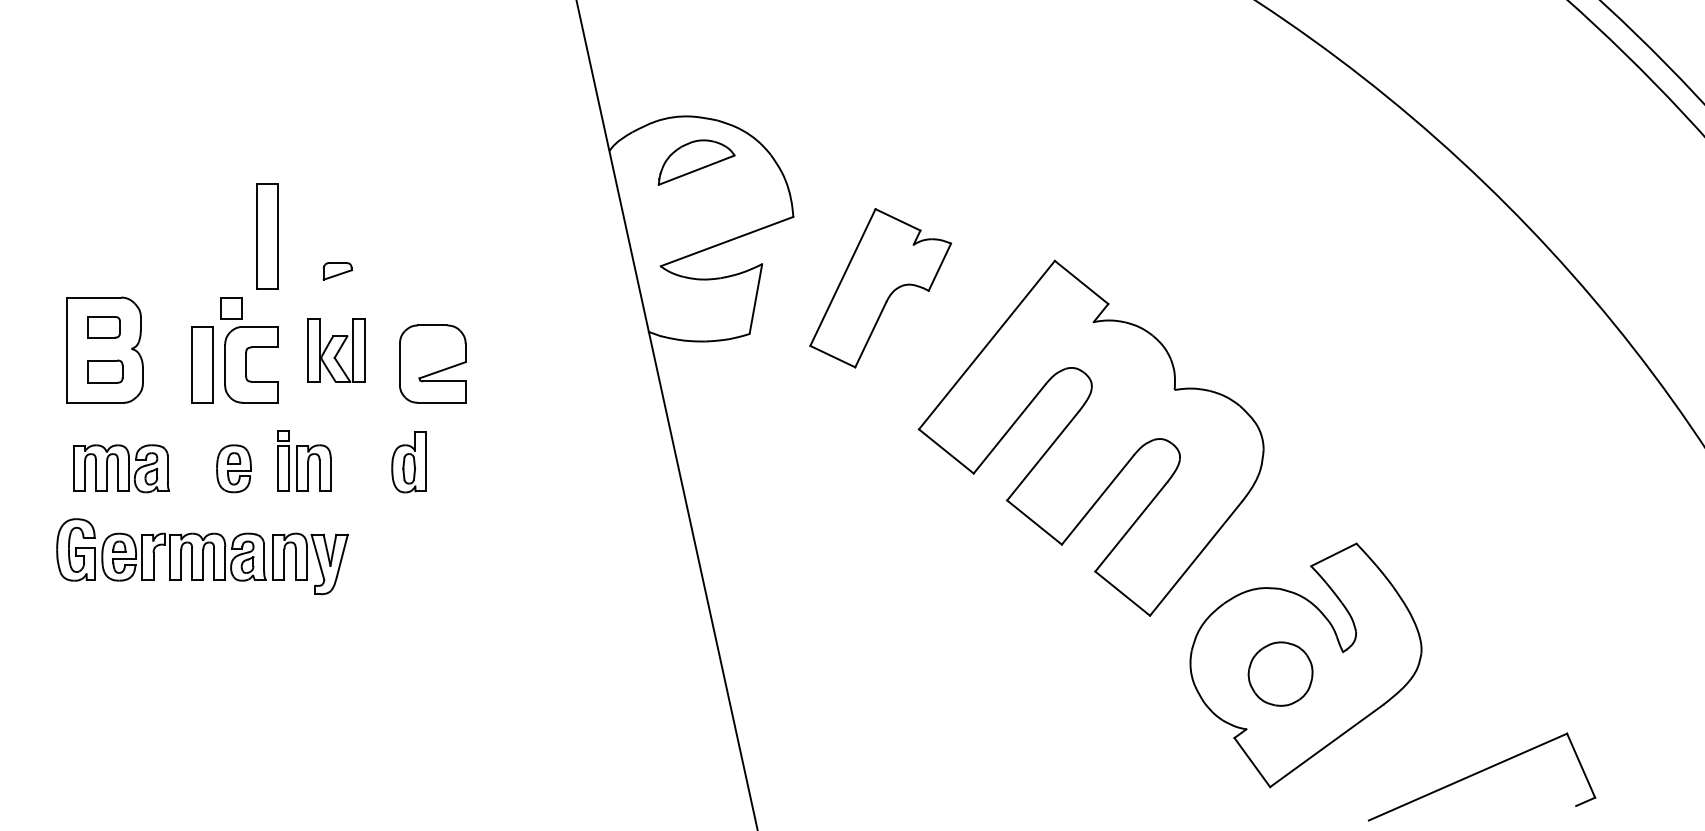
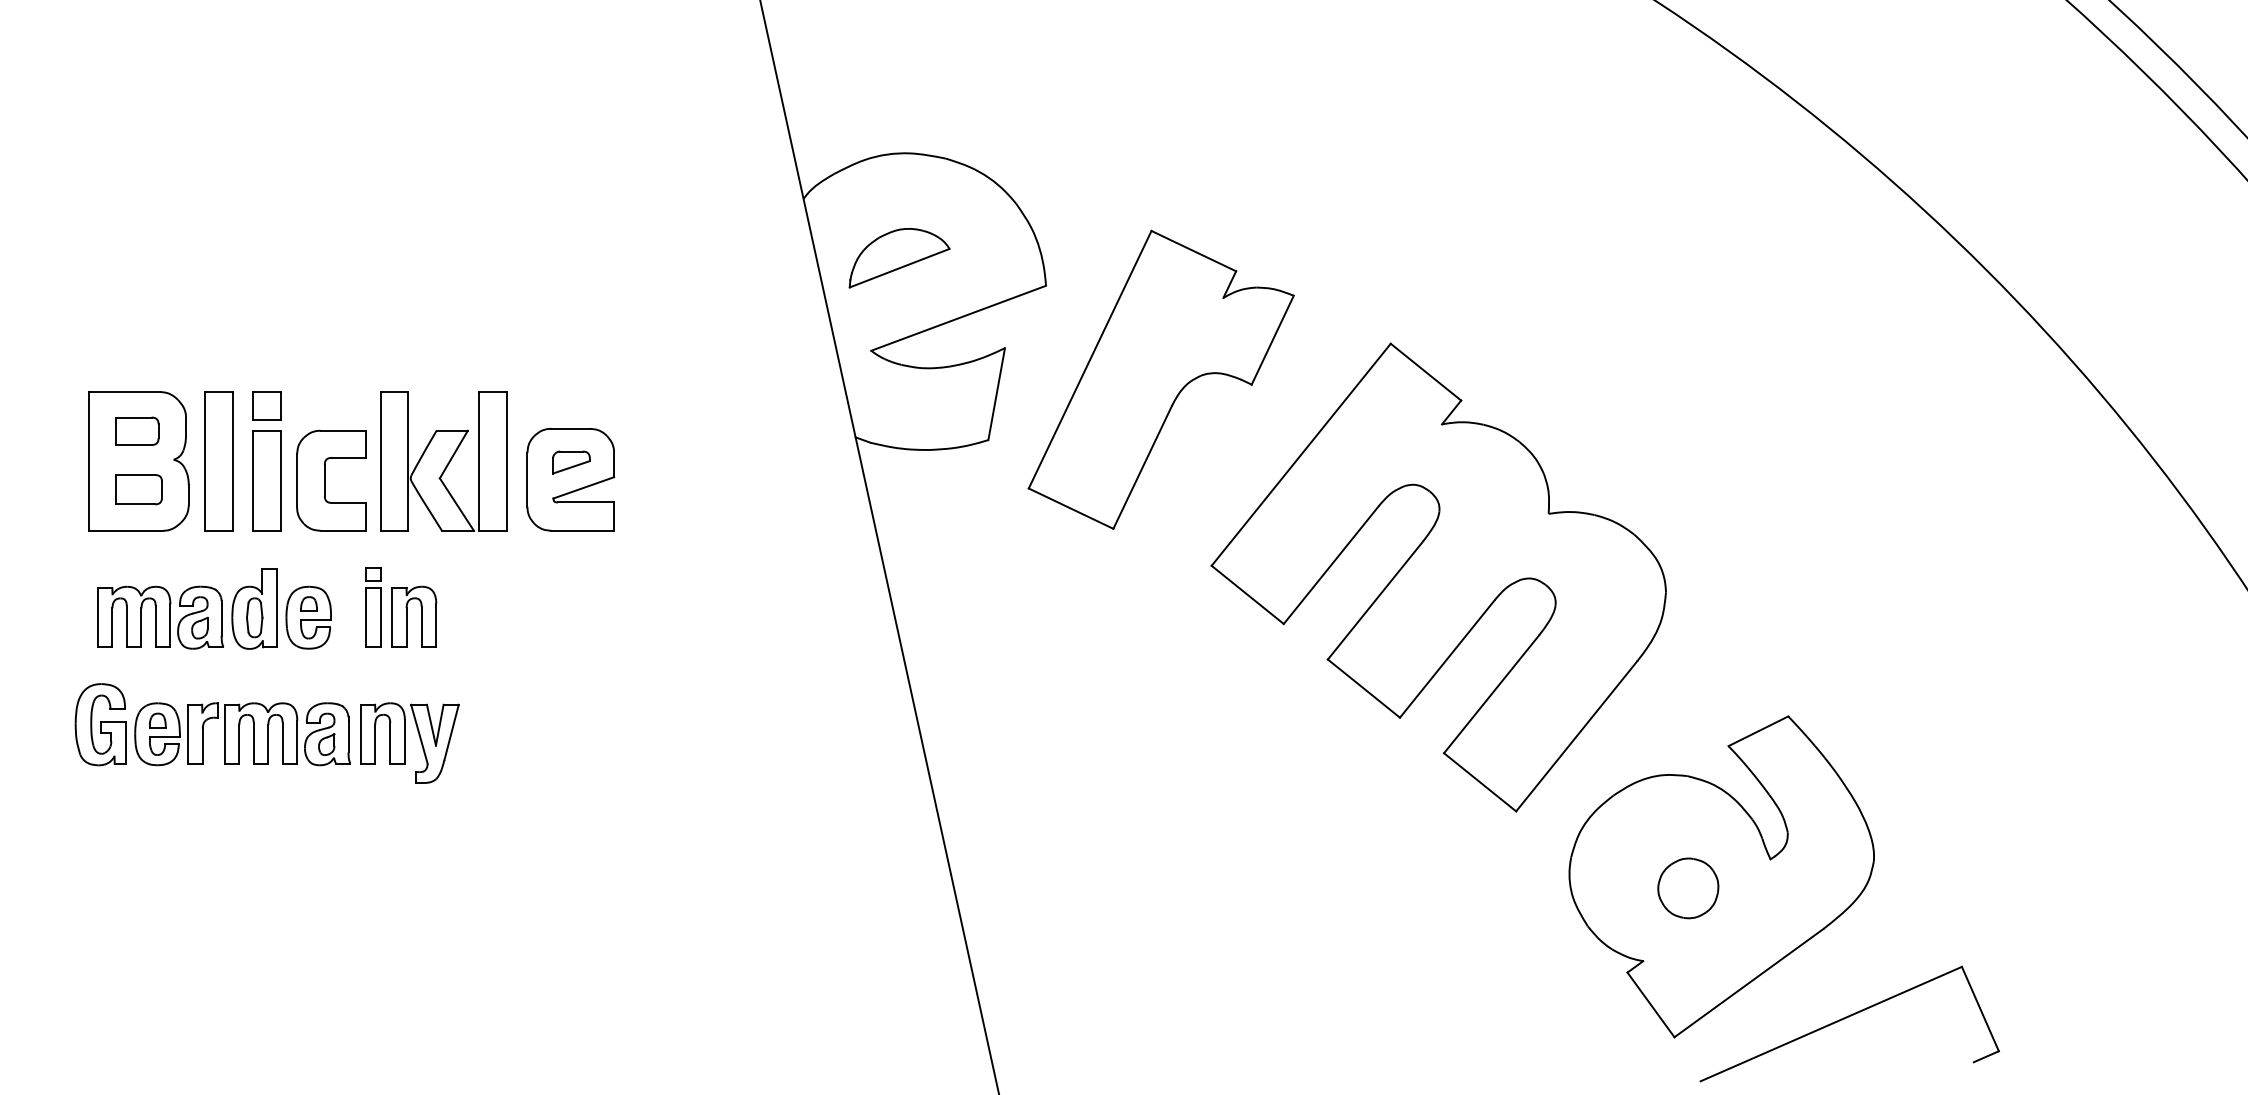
part: (696, 162) -> (899, 258), moved
part: (267, 236) -> (218, 461), moved
part: (337, 271) -> (571, 462), moved
part: (880, 288) -> (1160, 379), size x1.43
part: (230, 307) -> (266, 405), moved
part: (336, 350) -> (443, 461), size x1.67
part: (409, 461) -> (254, 608), moved
part: (1280, 674) -> (1688, 888), size x0.71
part: (1481, 776) -> (1849, 1023), moved

